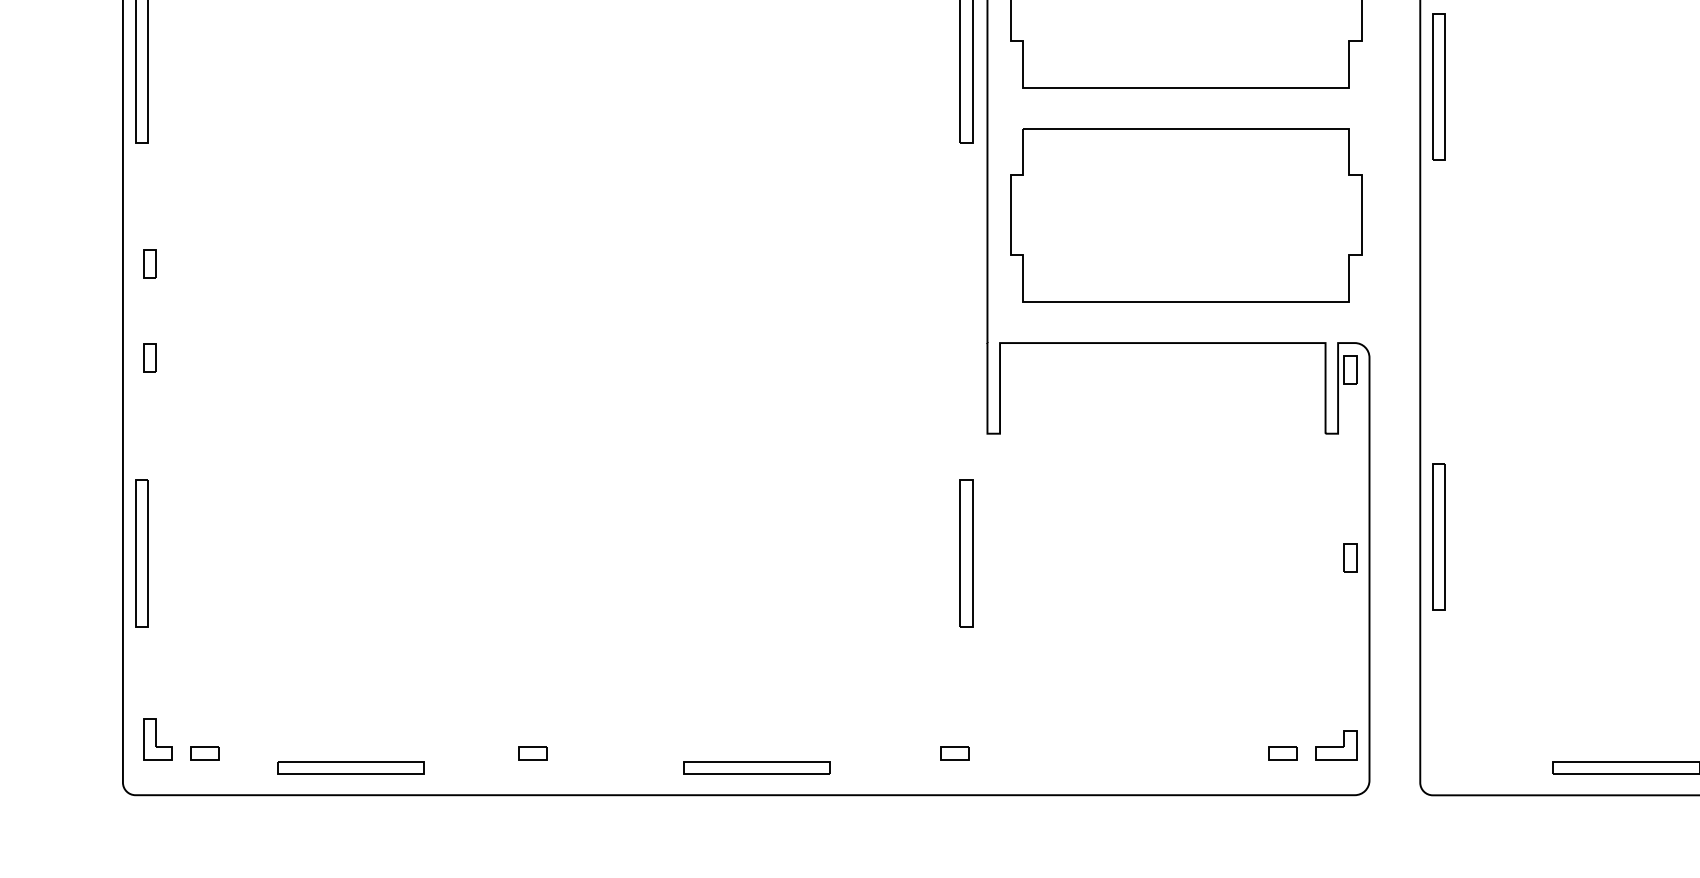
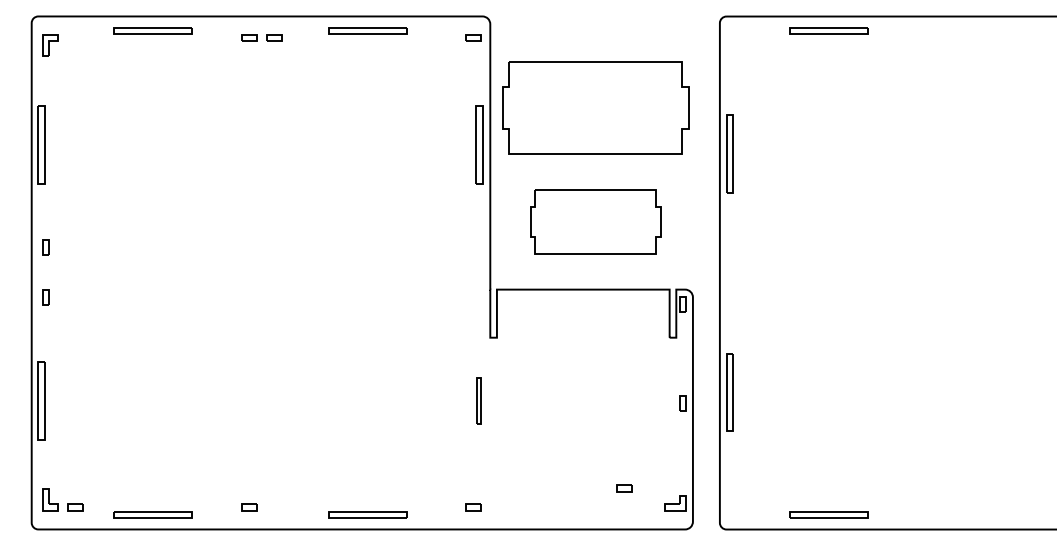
part: (1185, 214) -> (595, 221), size x0.7
part: (967, 552) -> (479, 400), size x0.6
part: (1283, 753) -> (624, 488), moved

